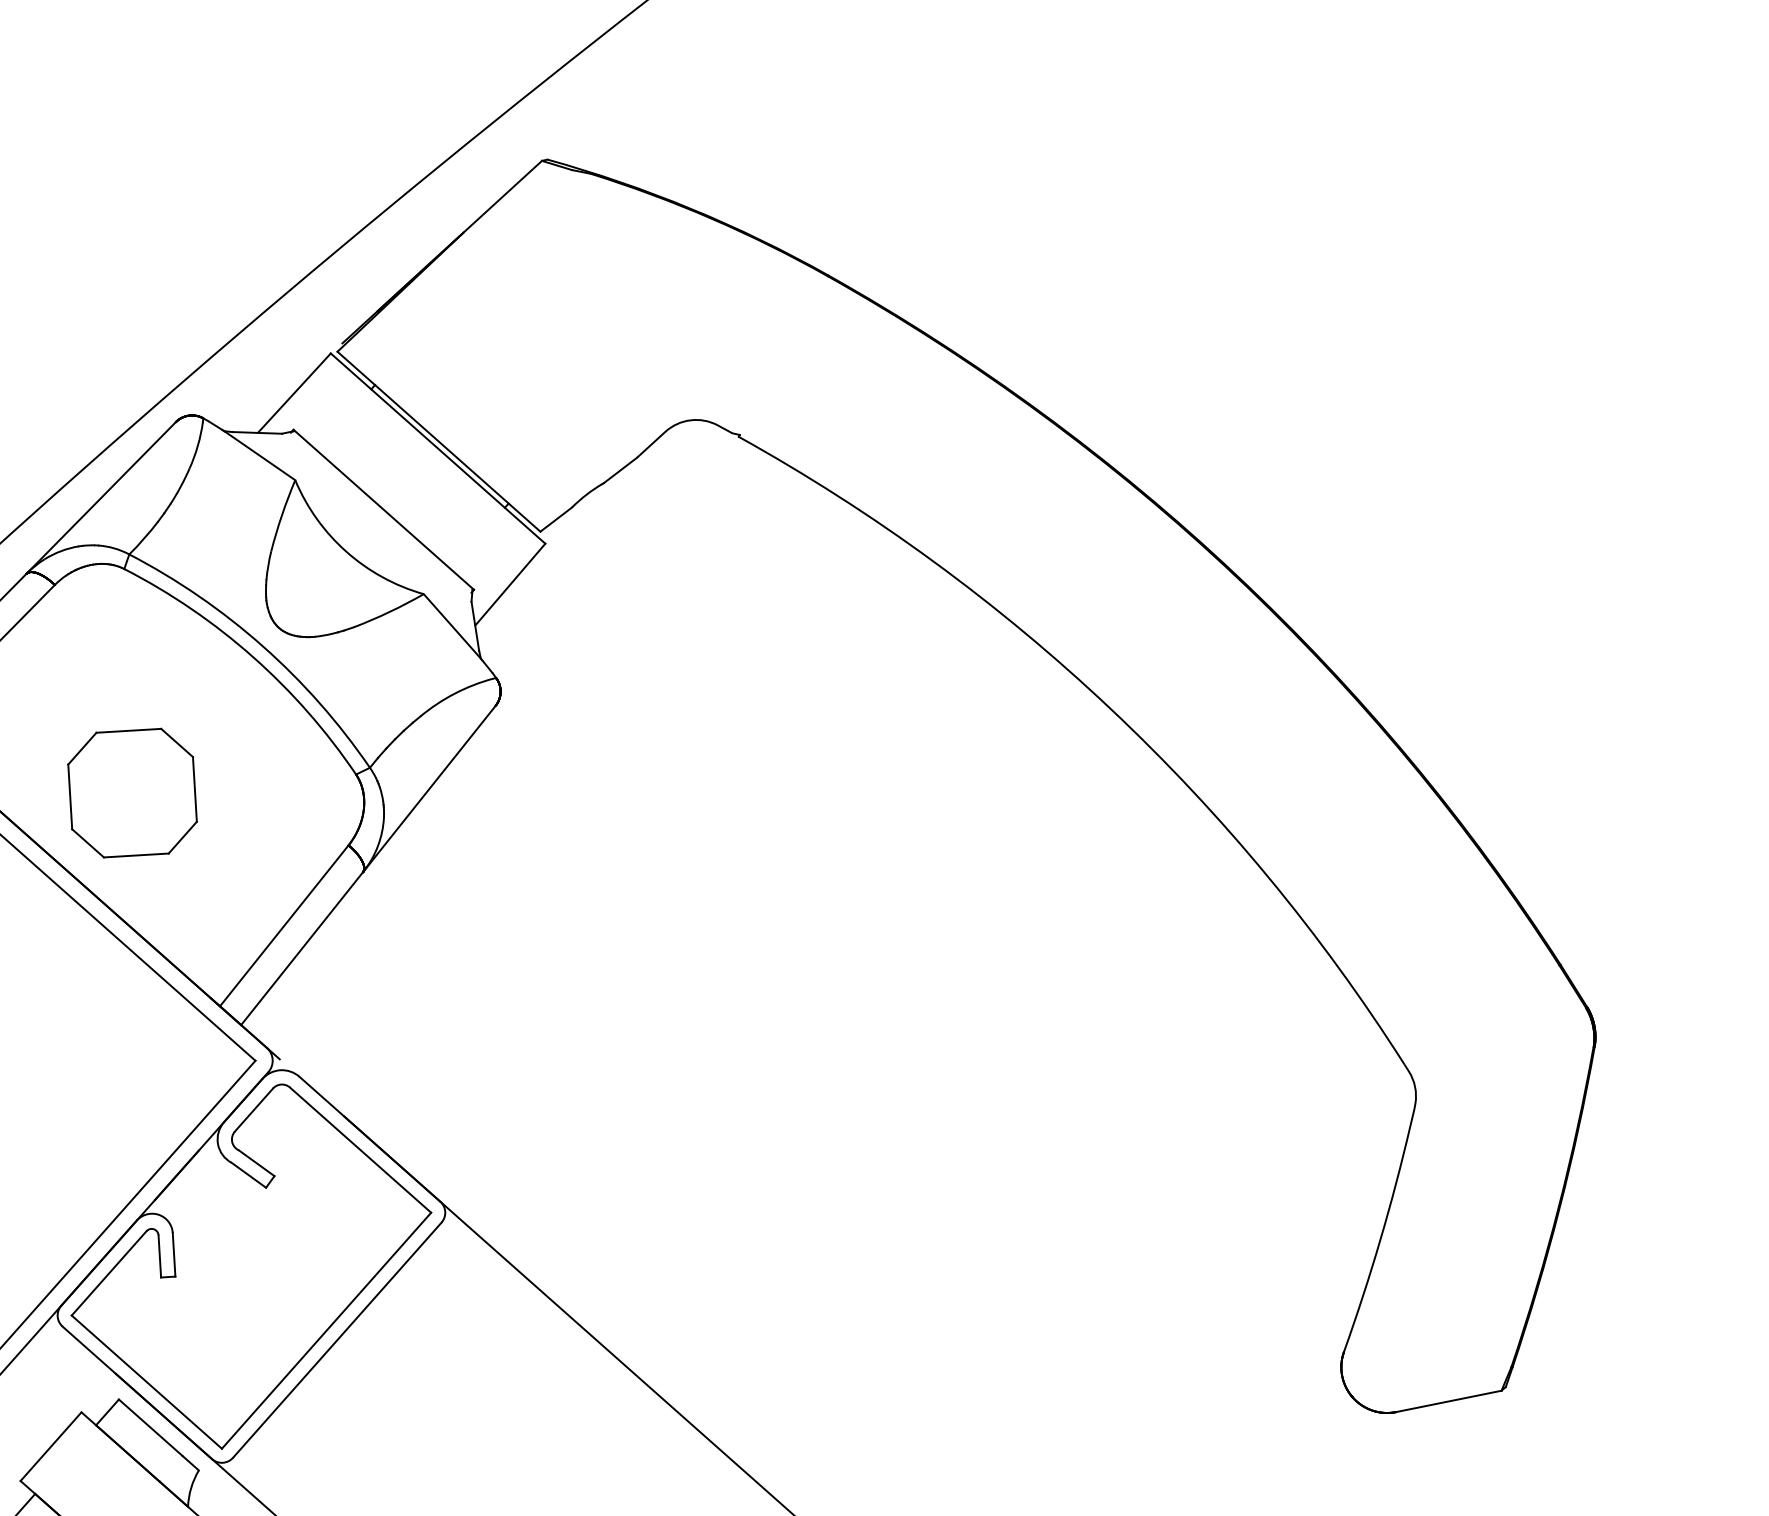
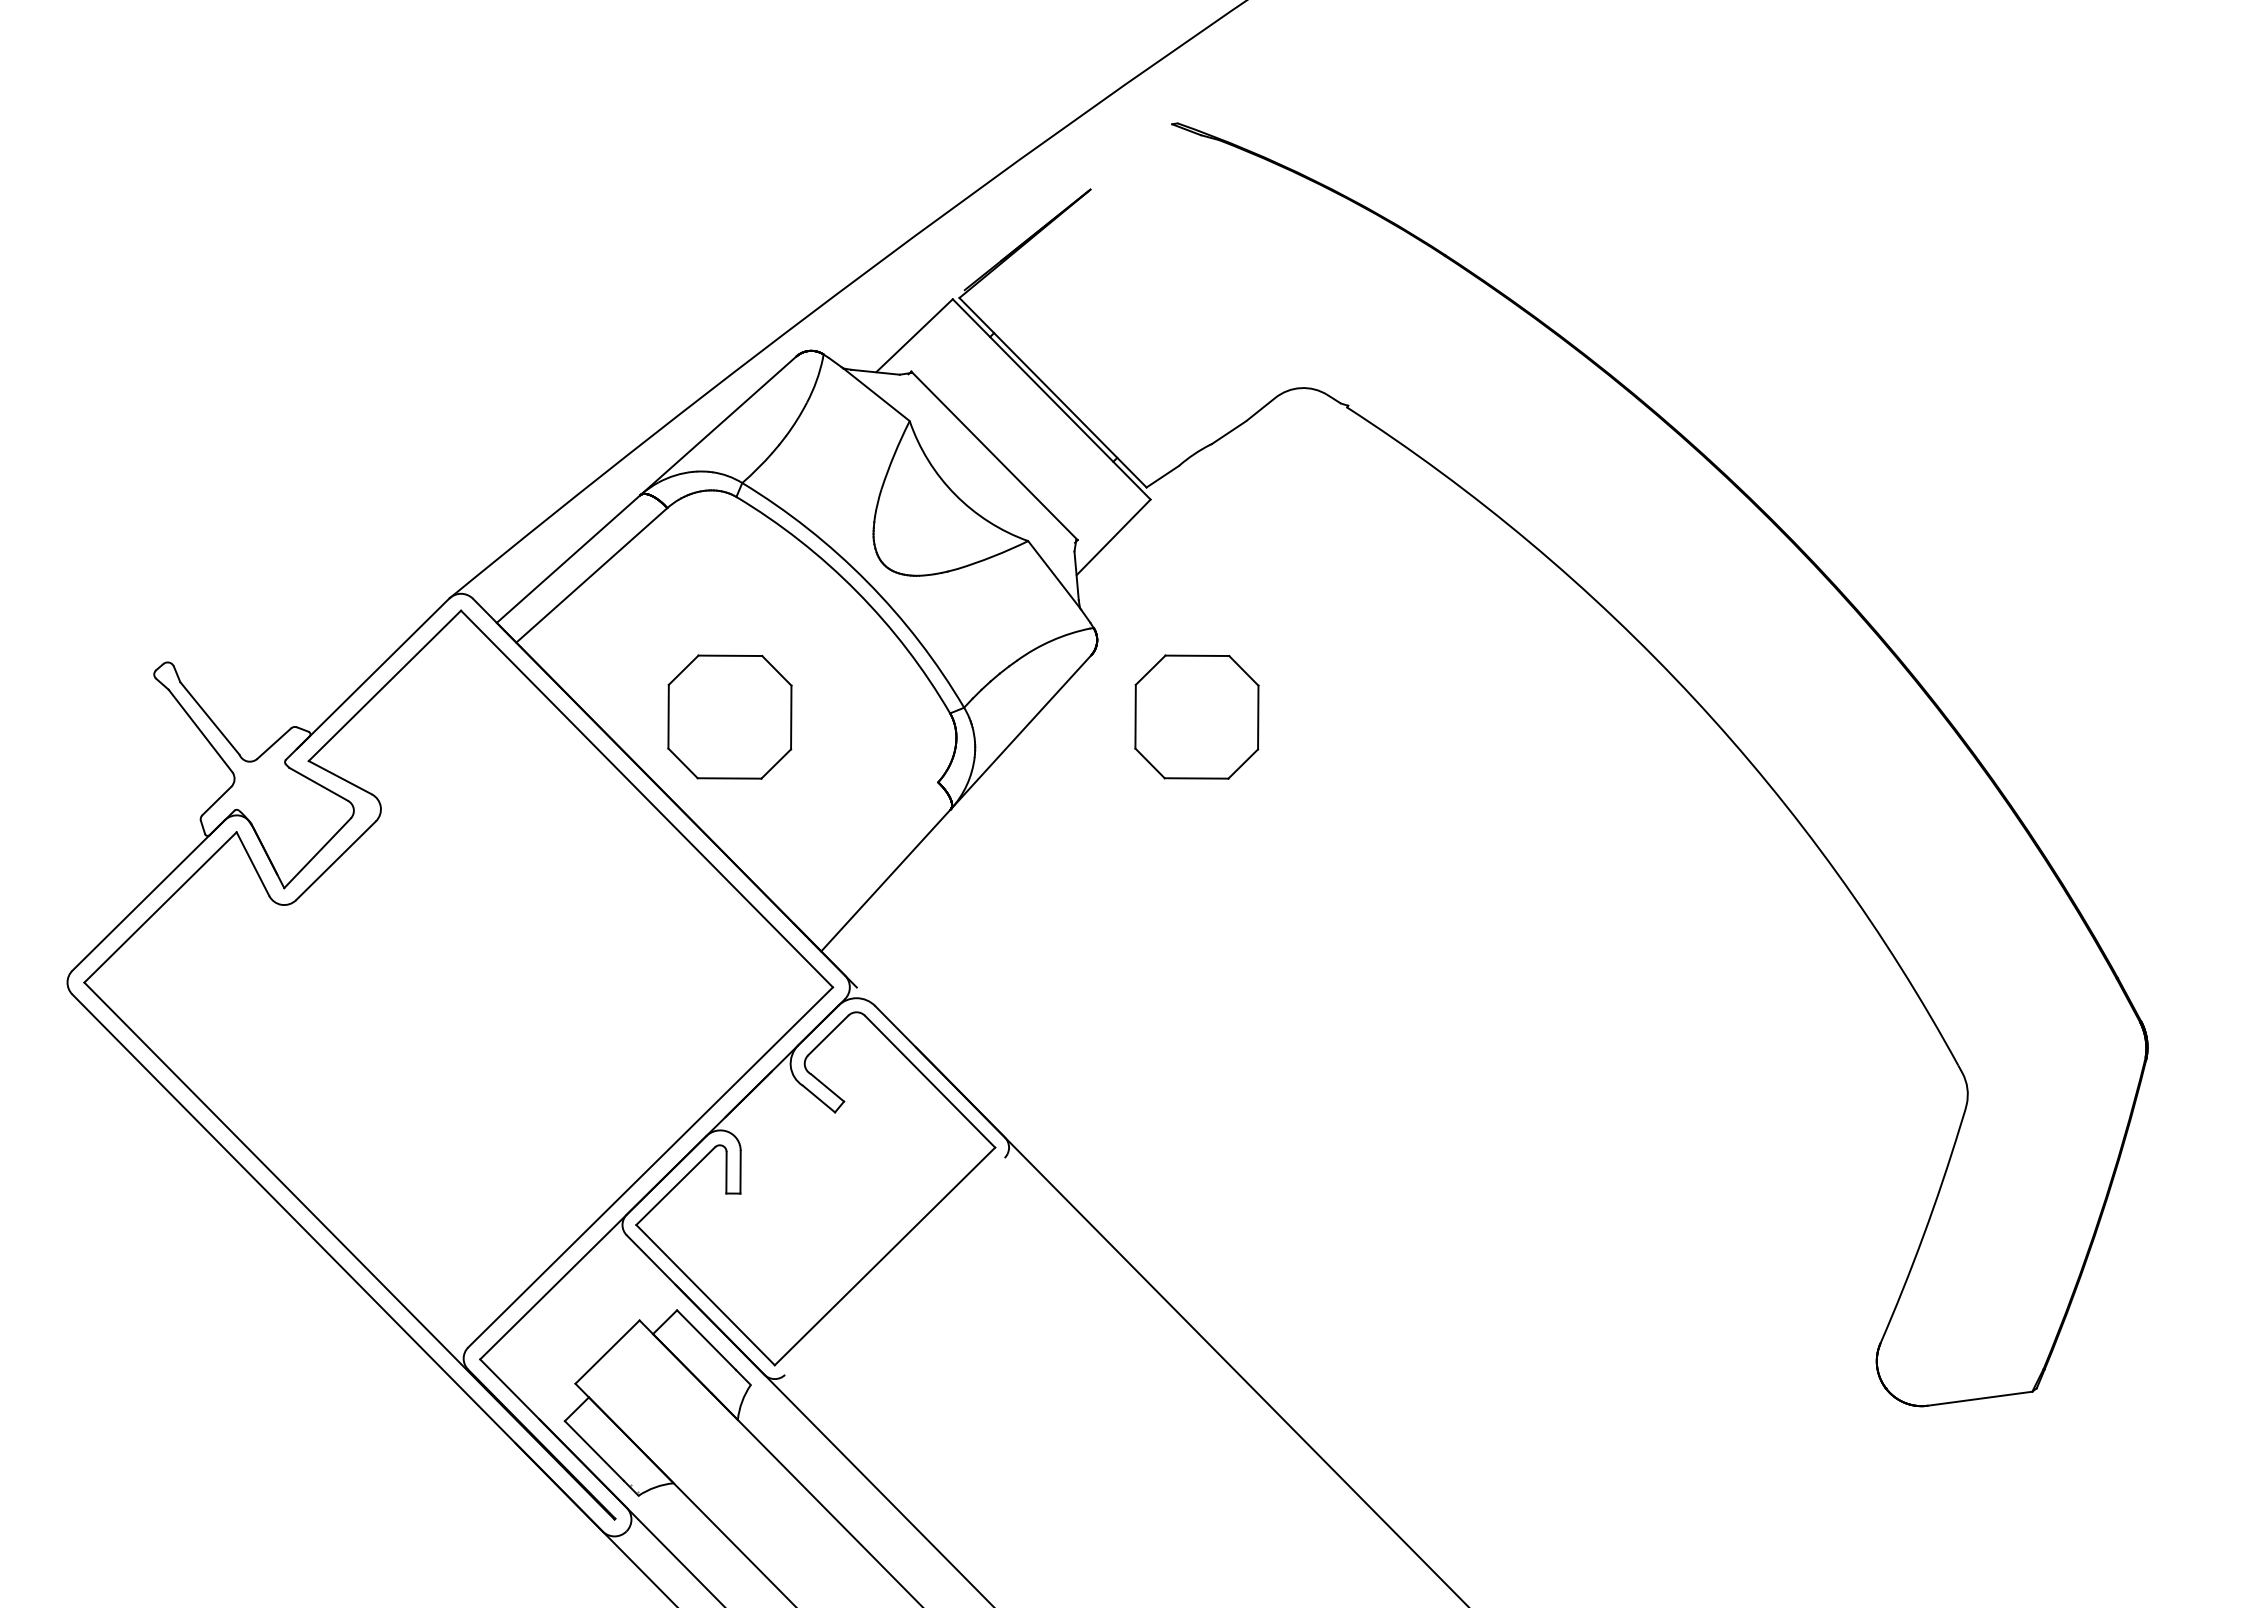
line: (502, 196) -> (1131, 156), removed
part: (606, 761) -> (1196, 716), added
line: (283, 925) -> (869, 856), removed
line: (336, 1340) -> (894, 1266), removed

